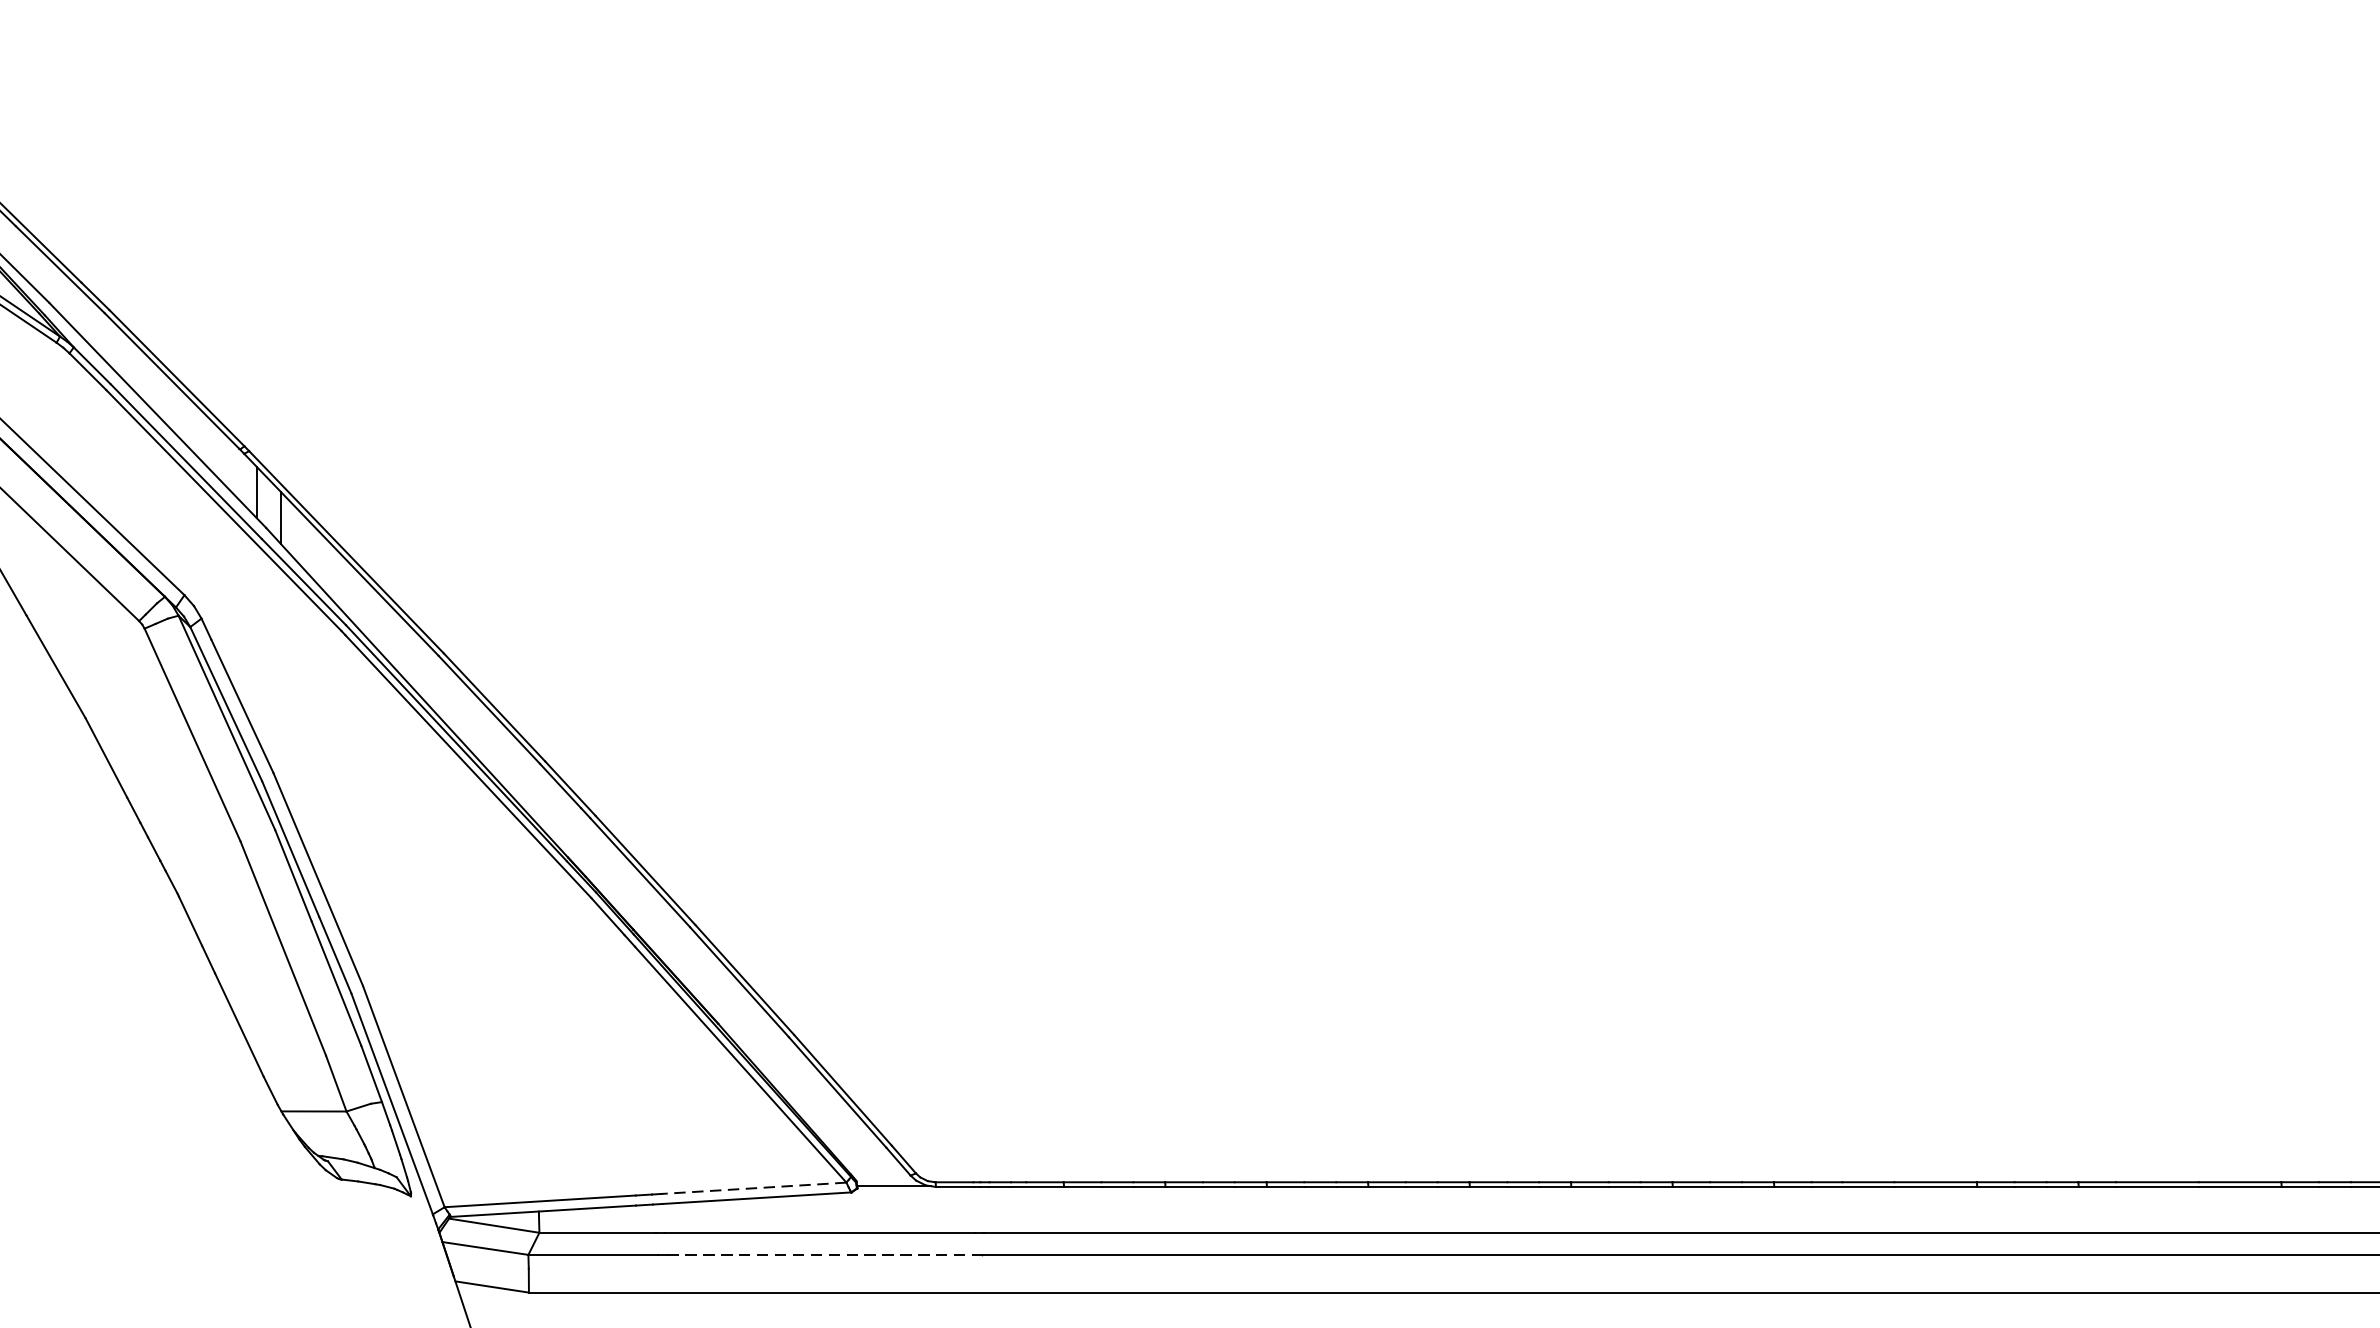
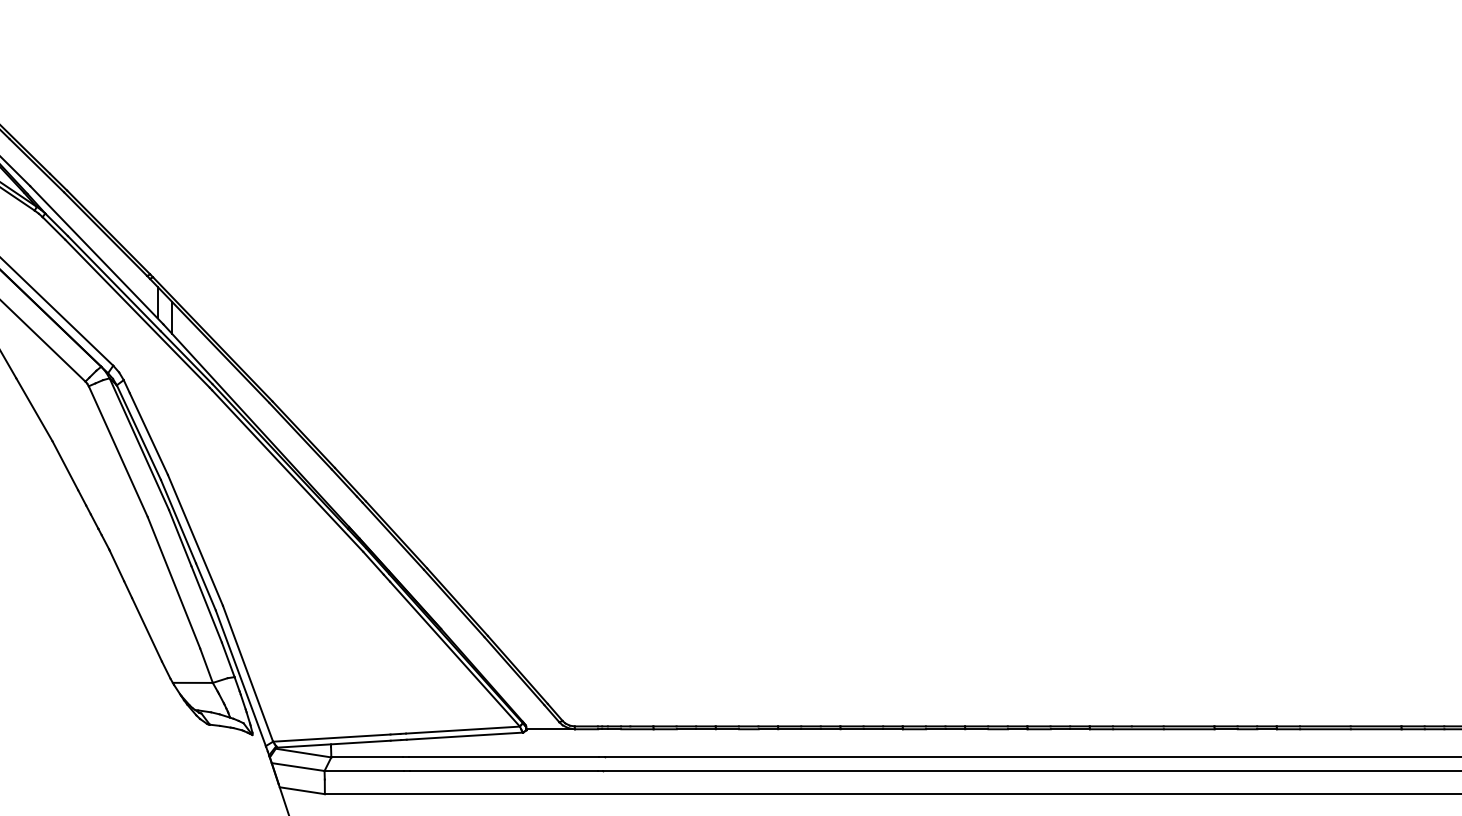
line: (752, 1188) -> (462, 730), dashed -> solid
line: (819, 1254) -> (503, 770), dashed -> solid

